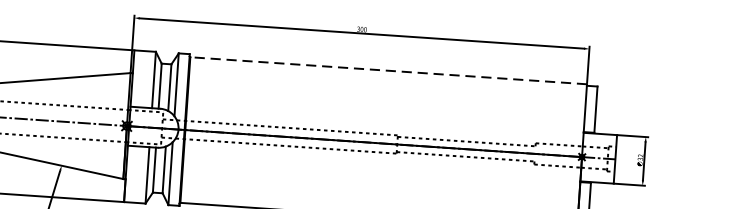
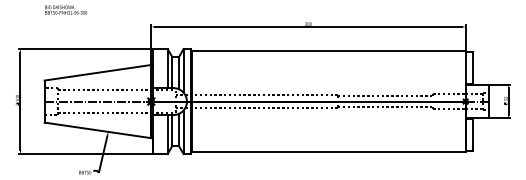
line: (388, 71) -> (328, 51), dashed -> solid

